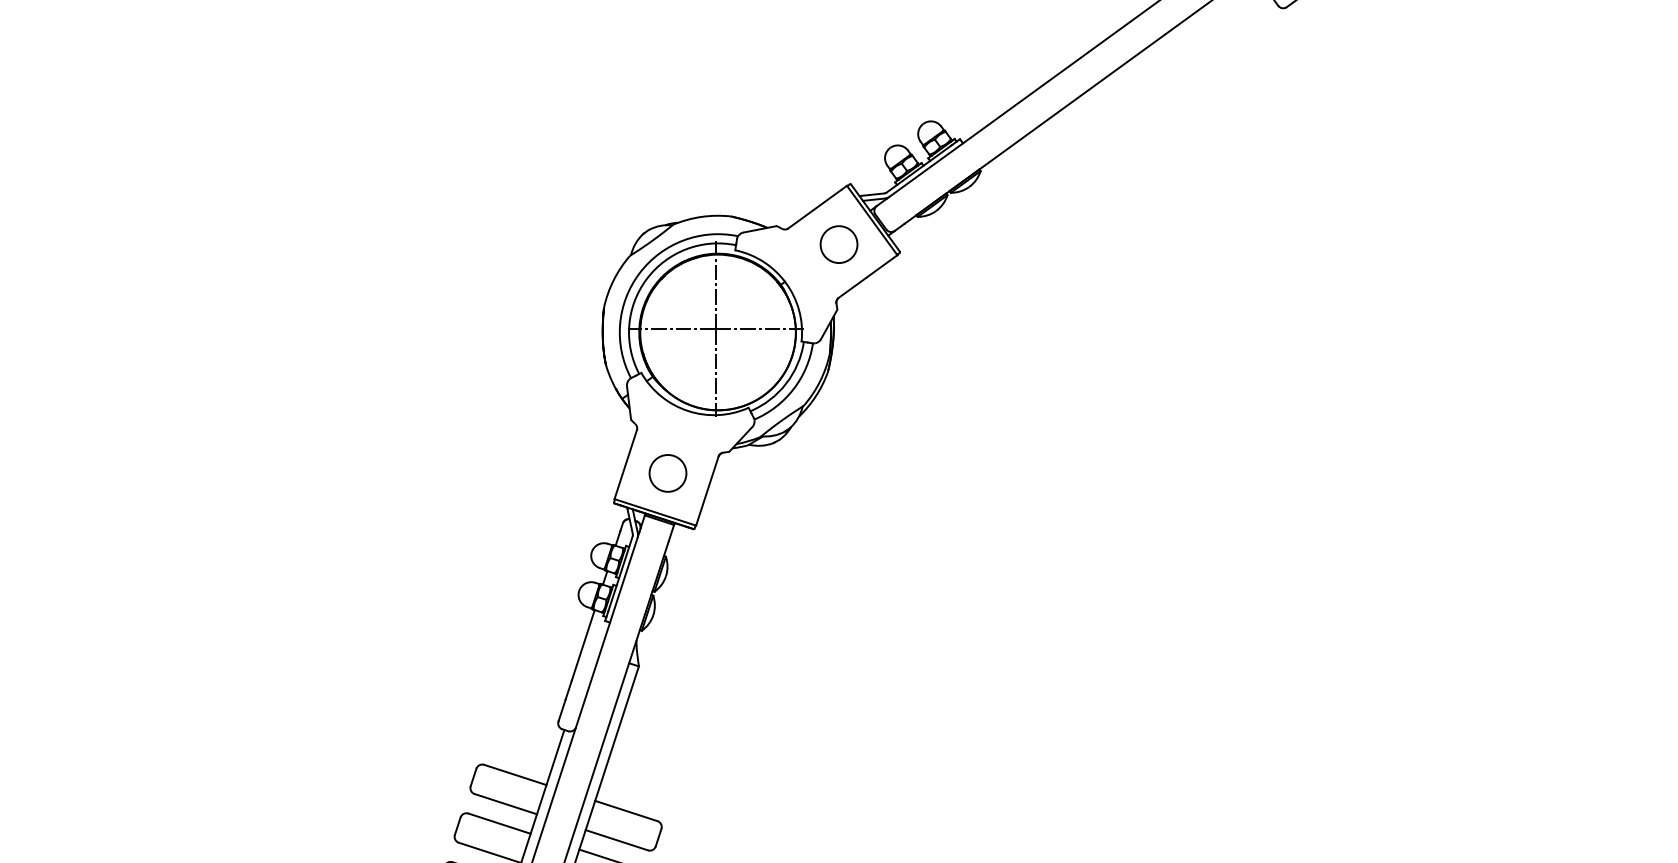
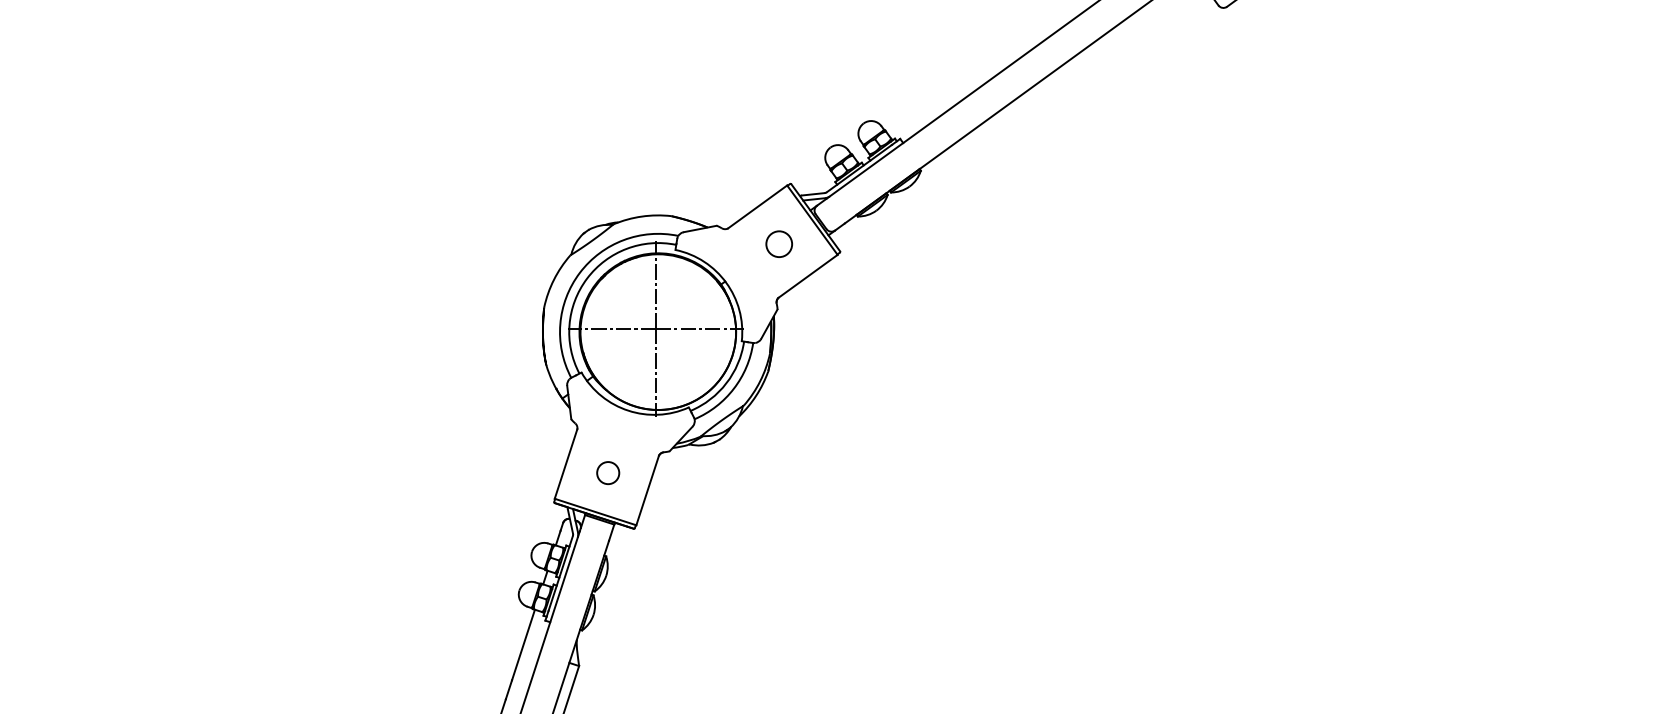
circle: (838, 244) -> (778, 244), size x0.7
circle: (667, 473) -> (607, 473), size x0.6

